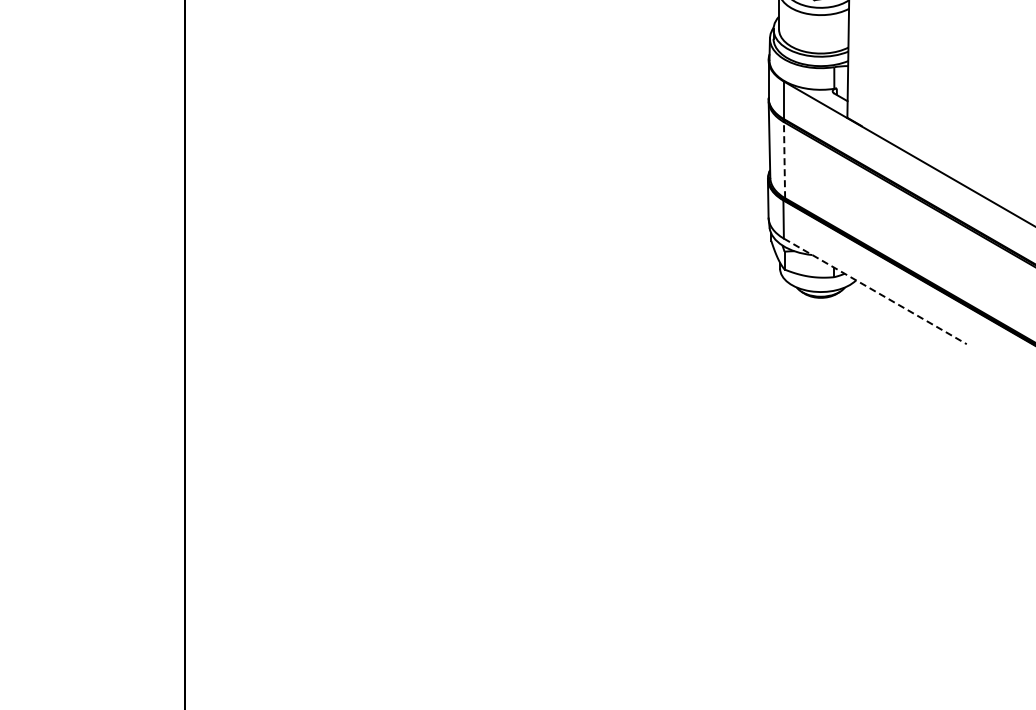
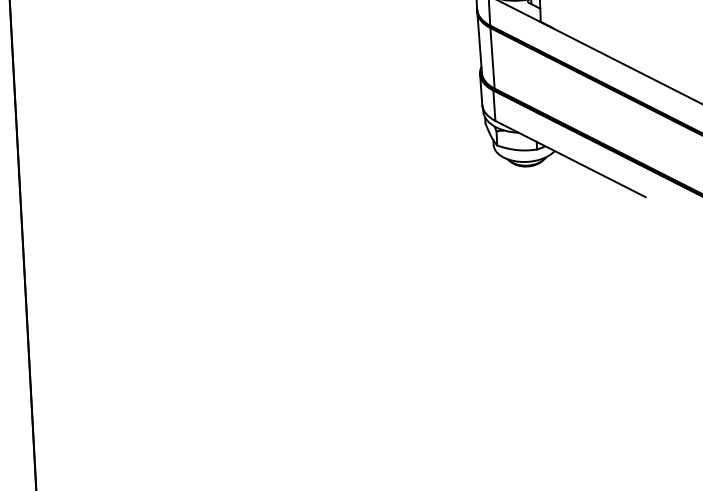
line: (784, 159) -> (492, 57), dashed -> solid
line: (875, 291) -> (570, 159), dashed -> solid

